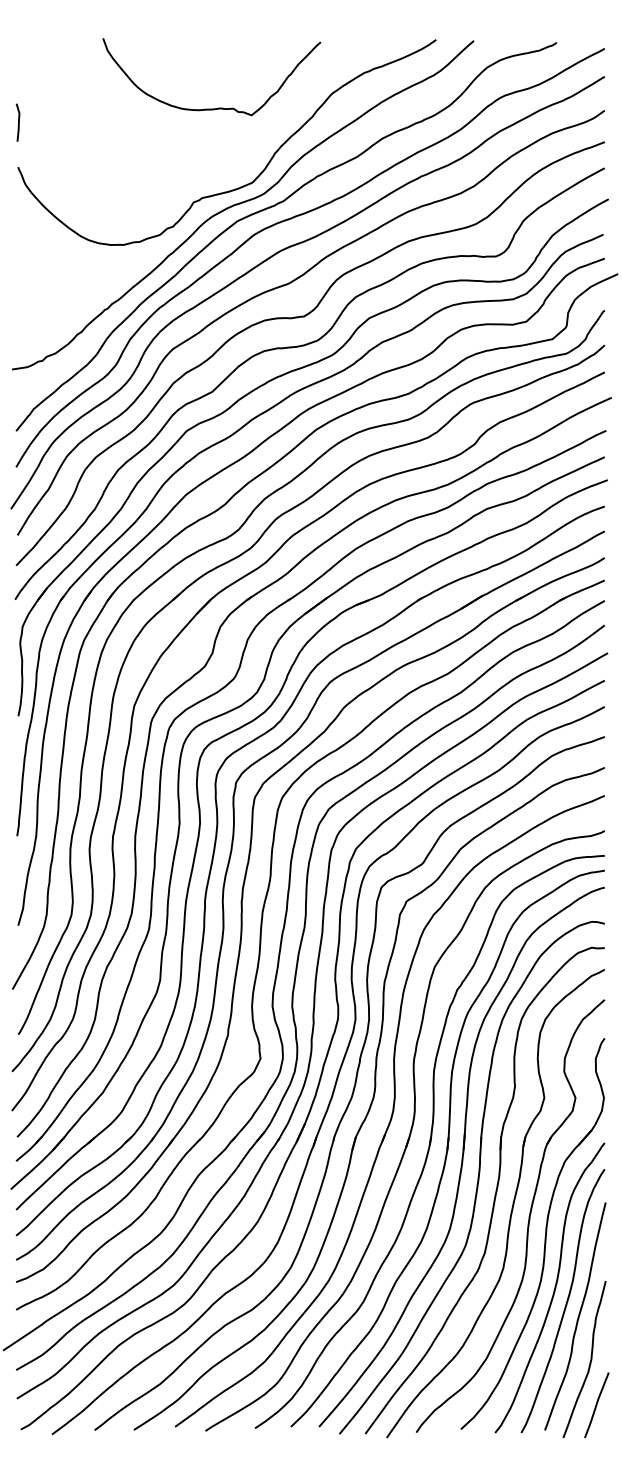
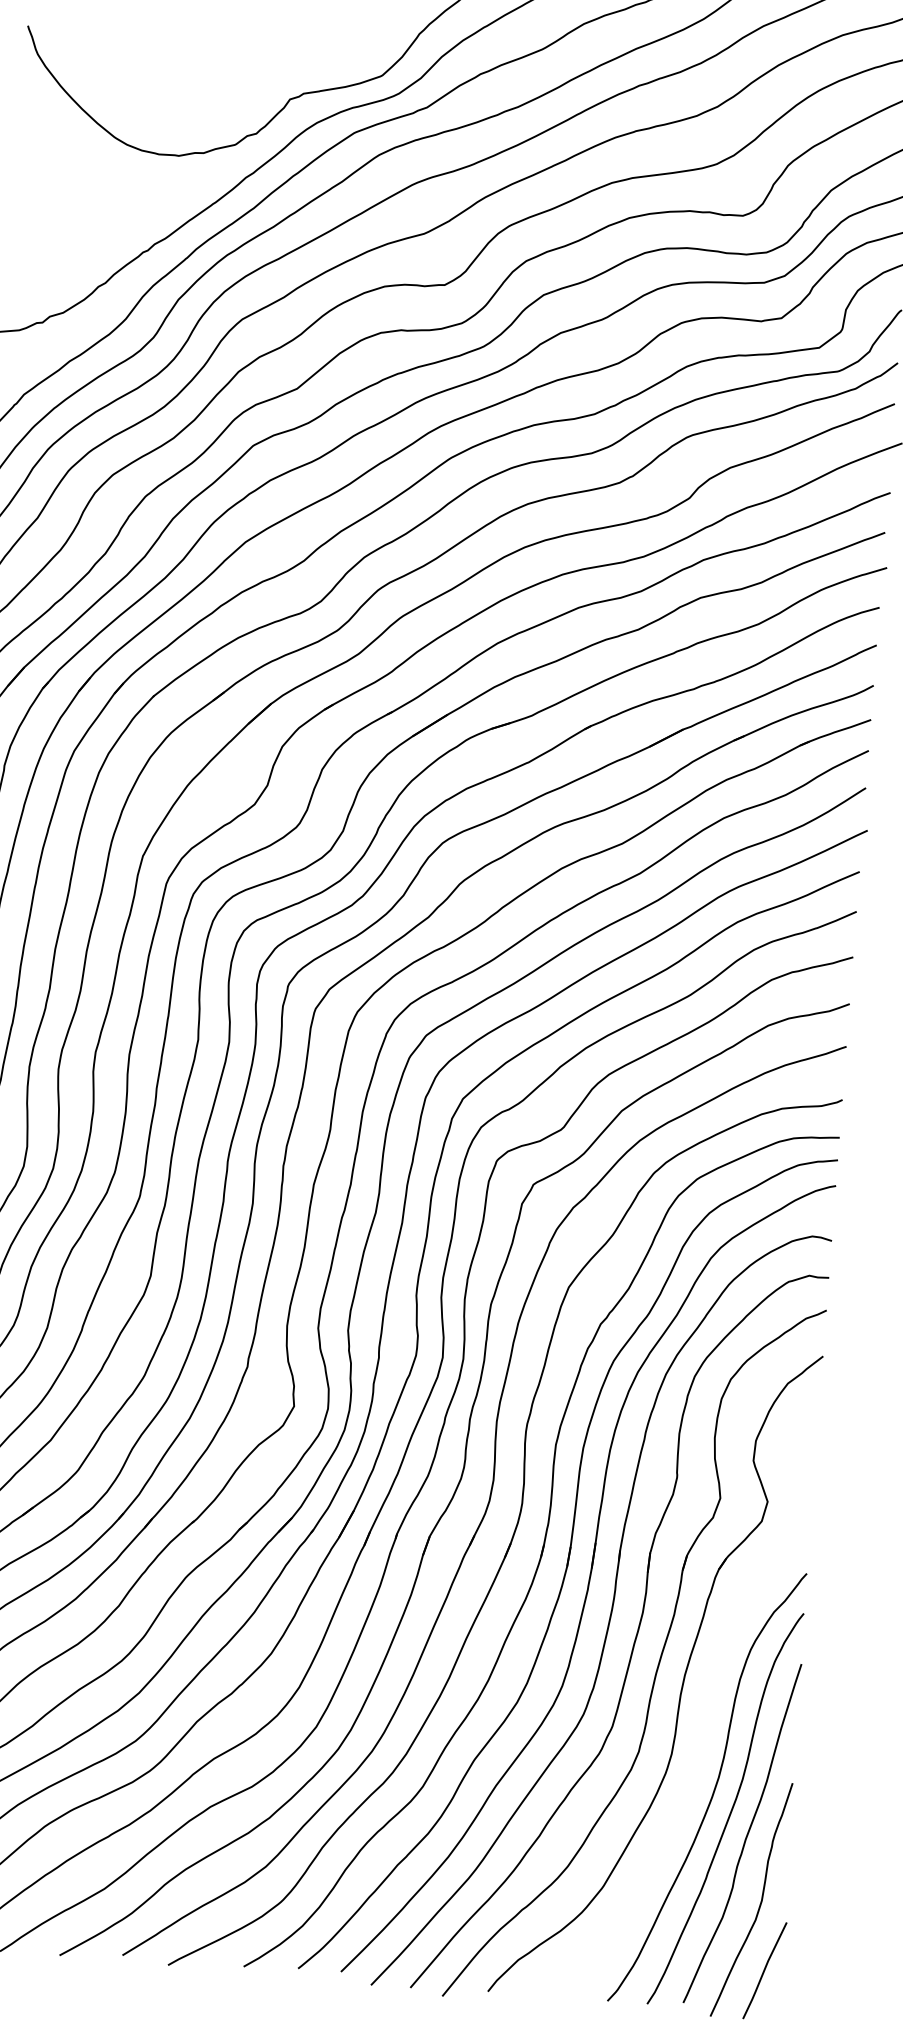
part: (544, 1237) -> (704, 1710), removed

